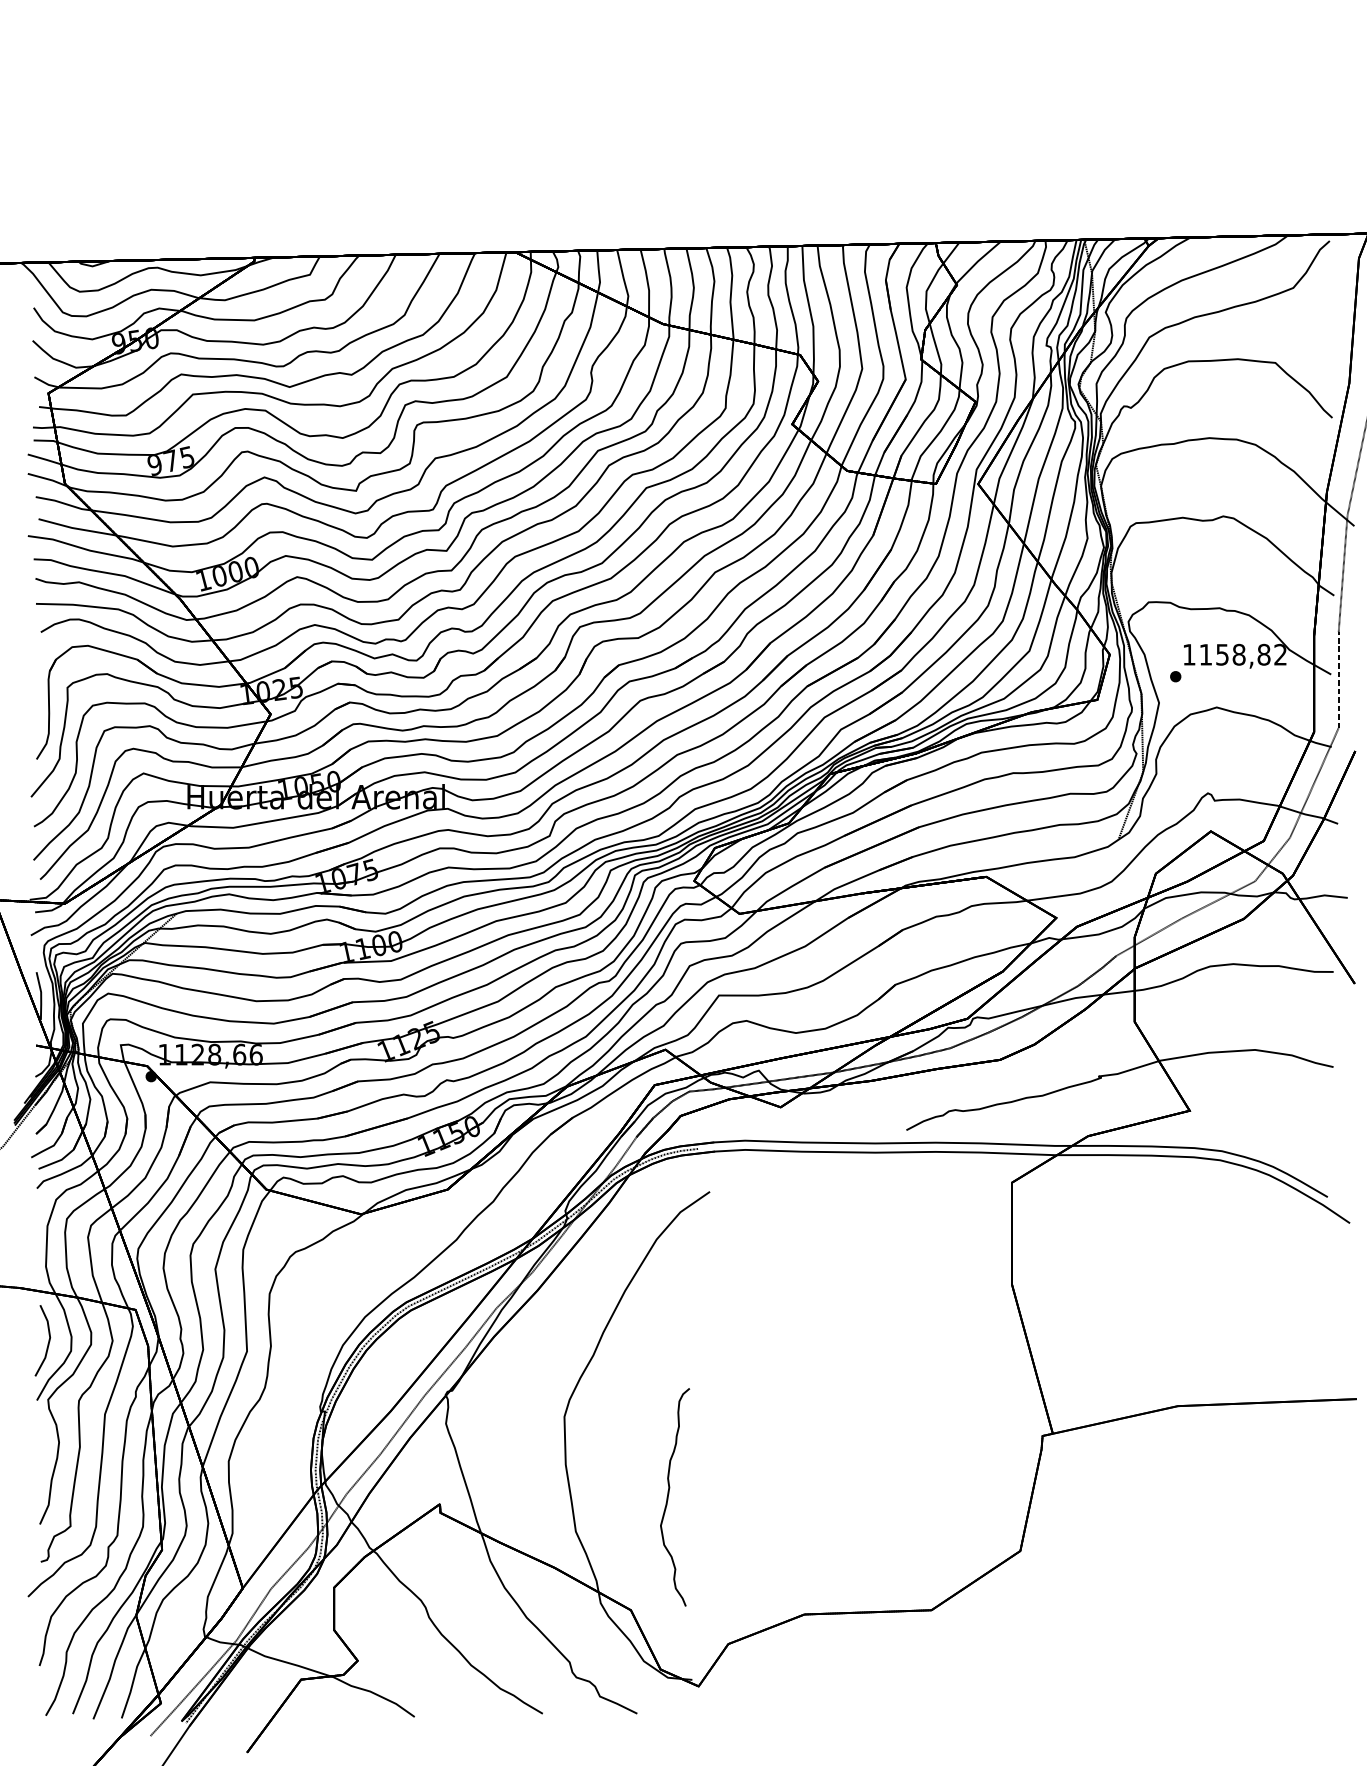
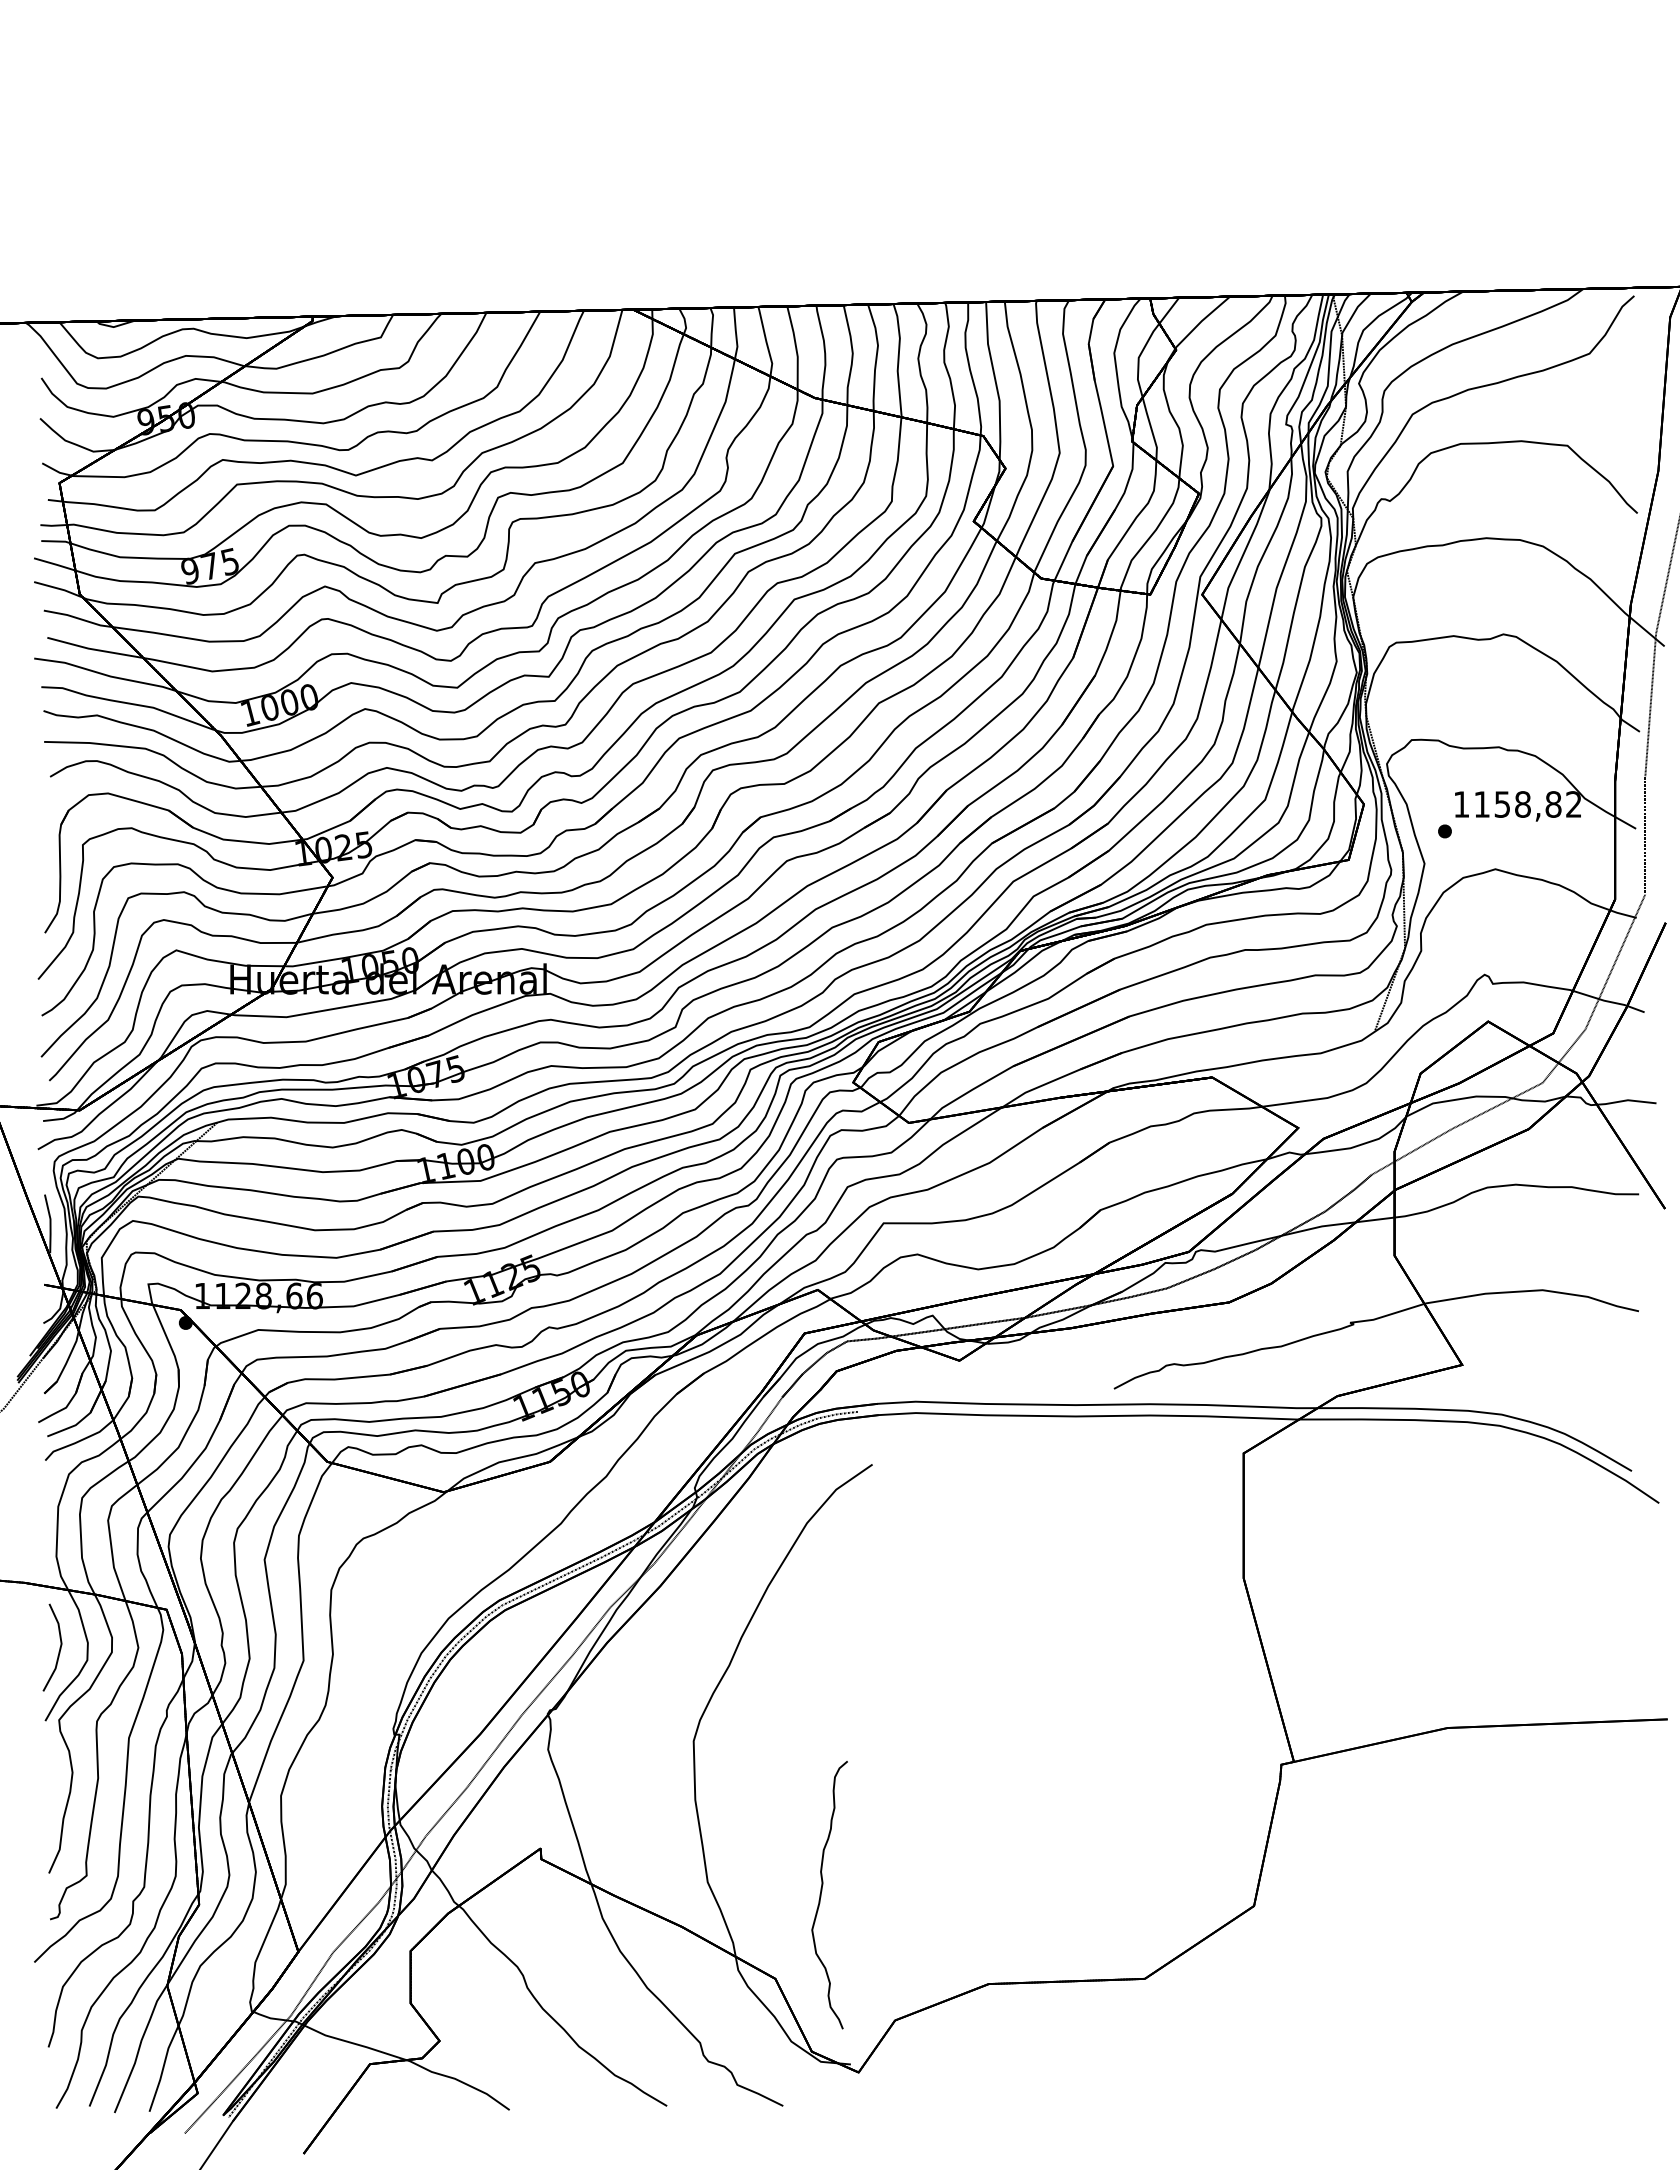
curve: (668, 1497) -> (821, 1895), moved

